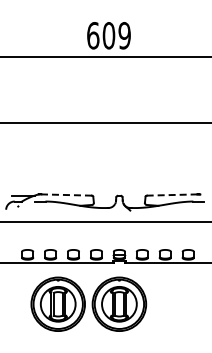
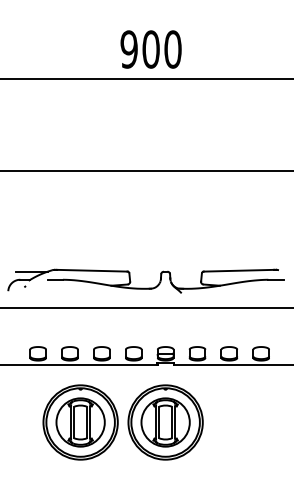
text: (108, 35) -> (150, 49), 609 -> 900
line: (66, 195) -> (92, 271), dashed -> solid
line: (171, 195) -> (237, 271), dashed -> solid

